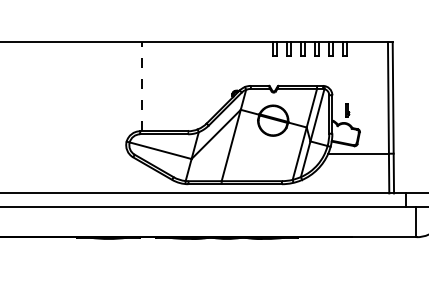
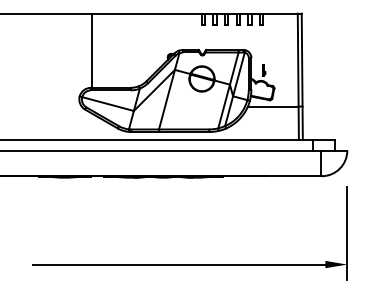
line: (142, 86) -> (92, 50), dashed -> solid

